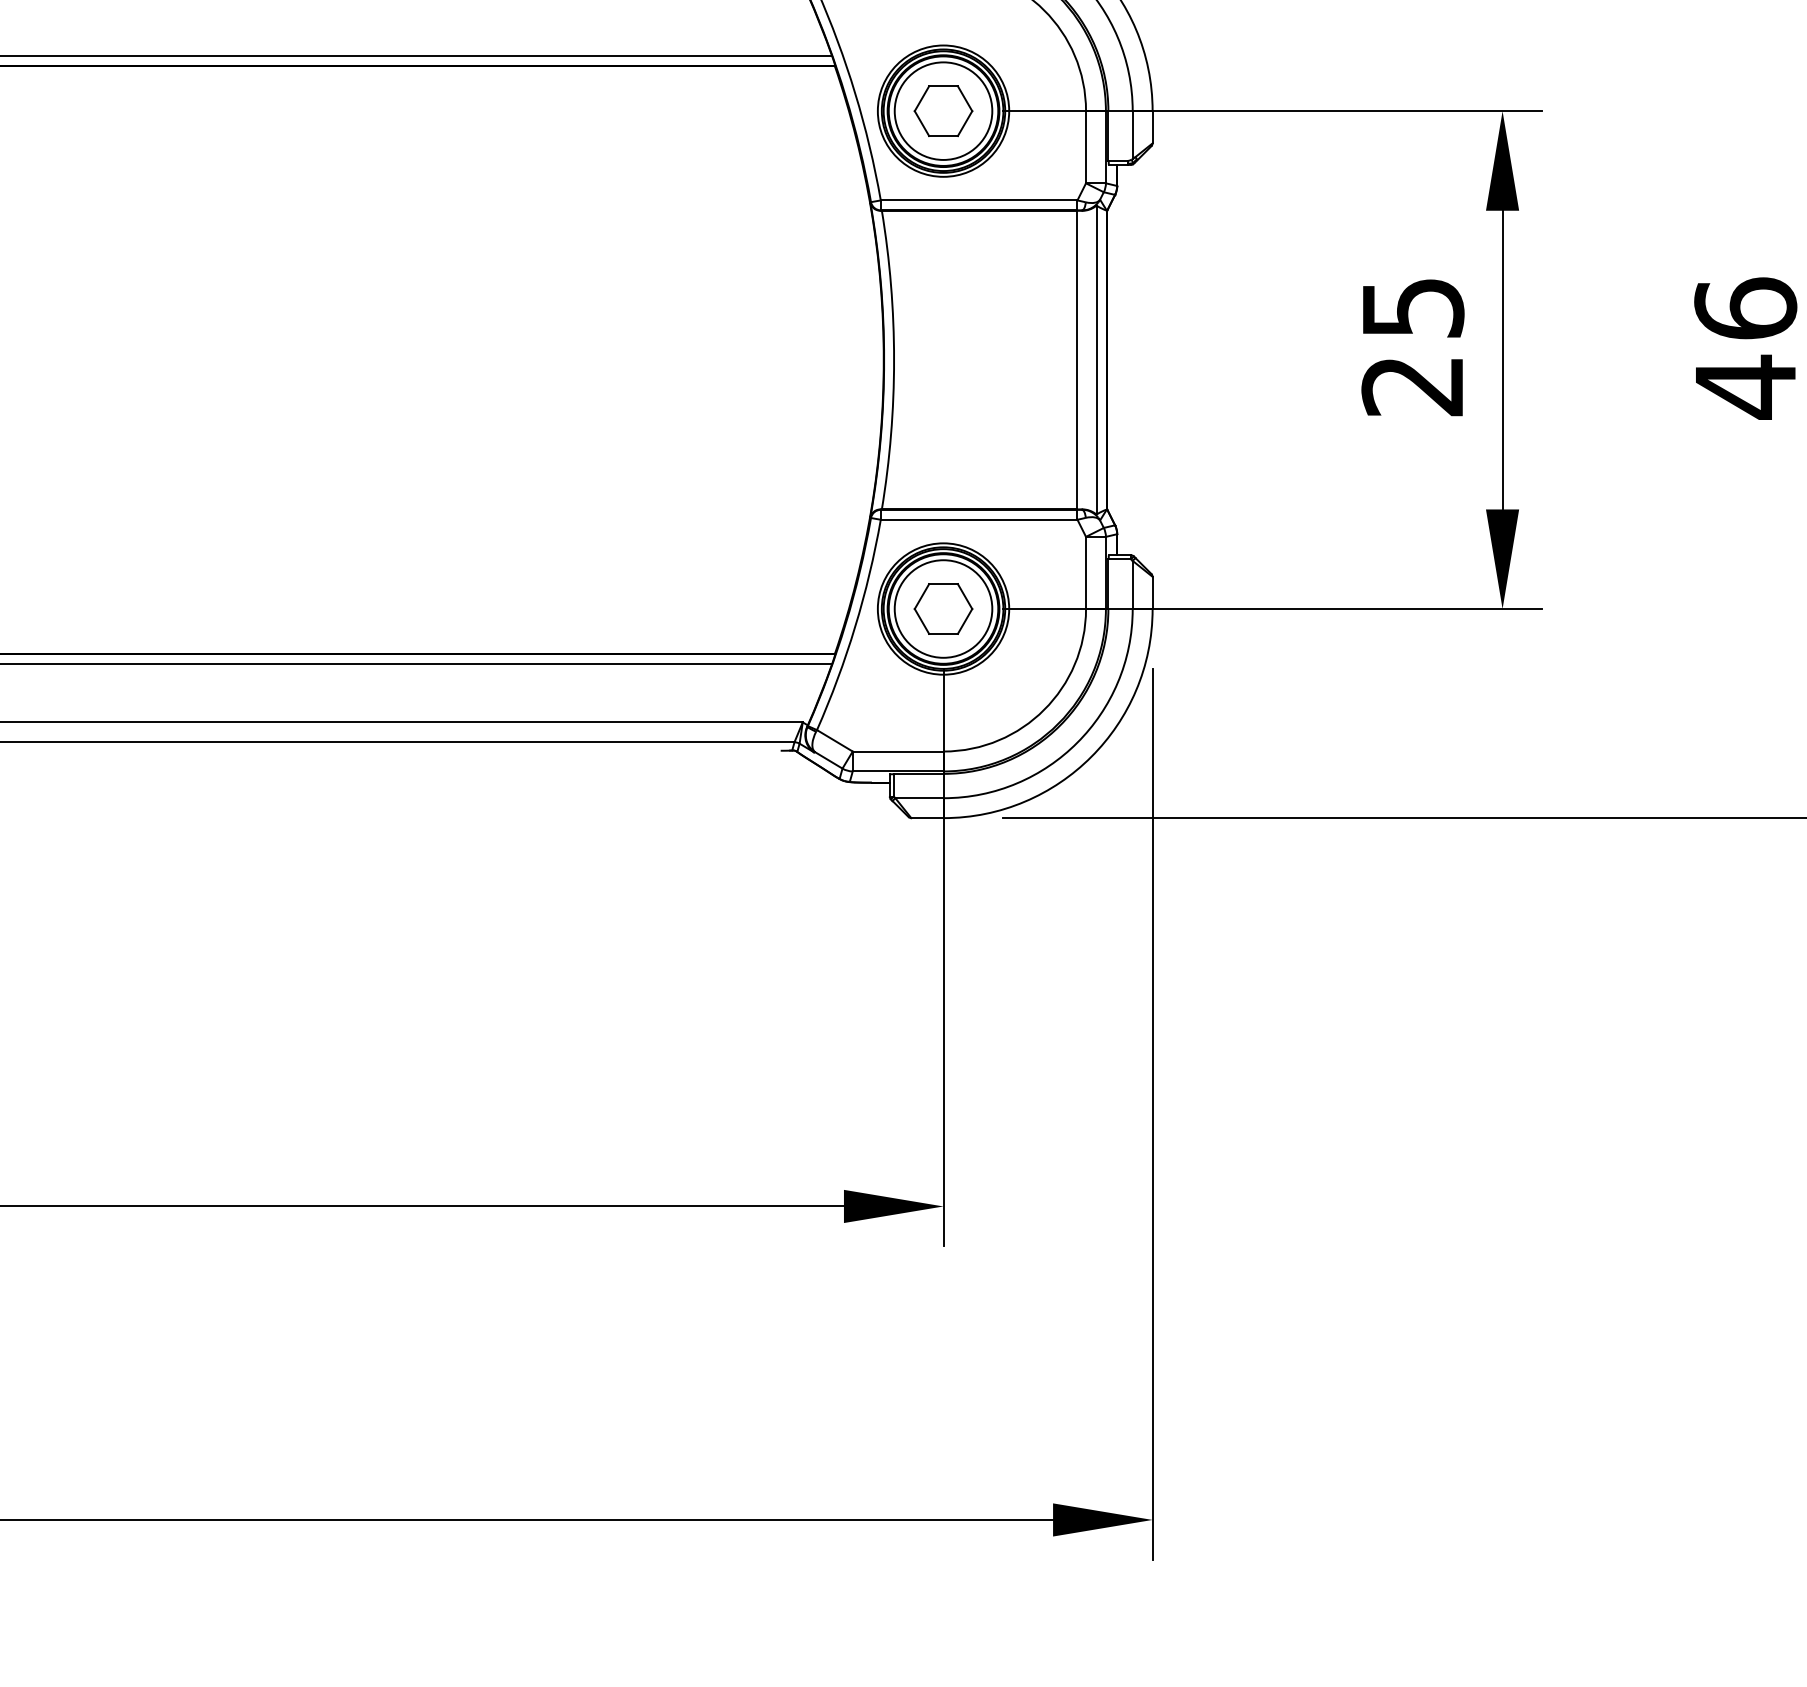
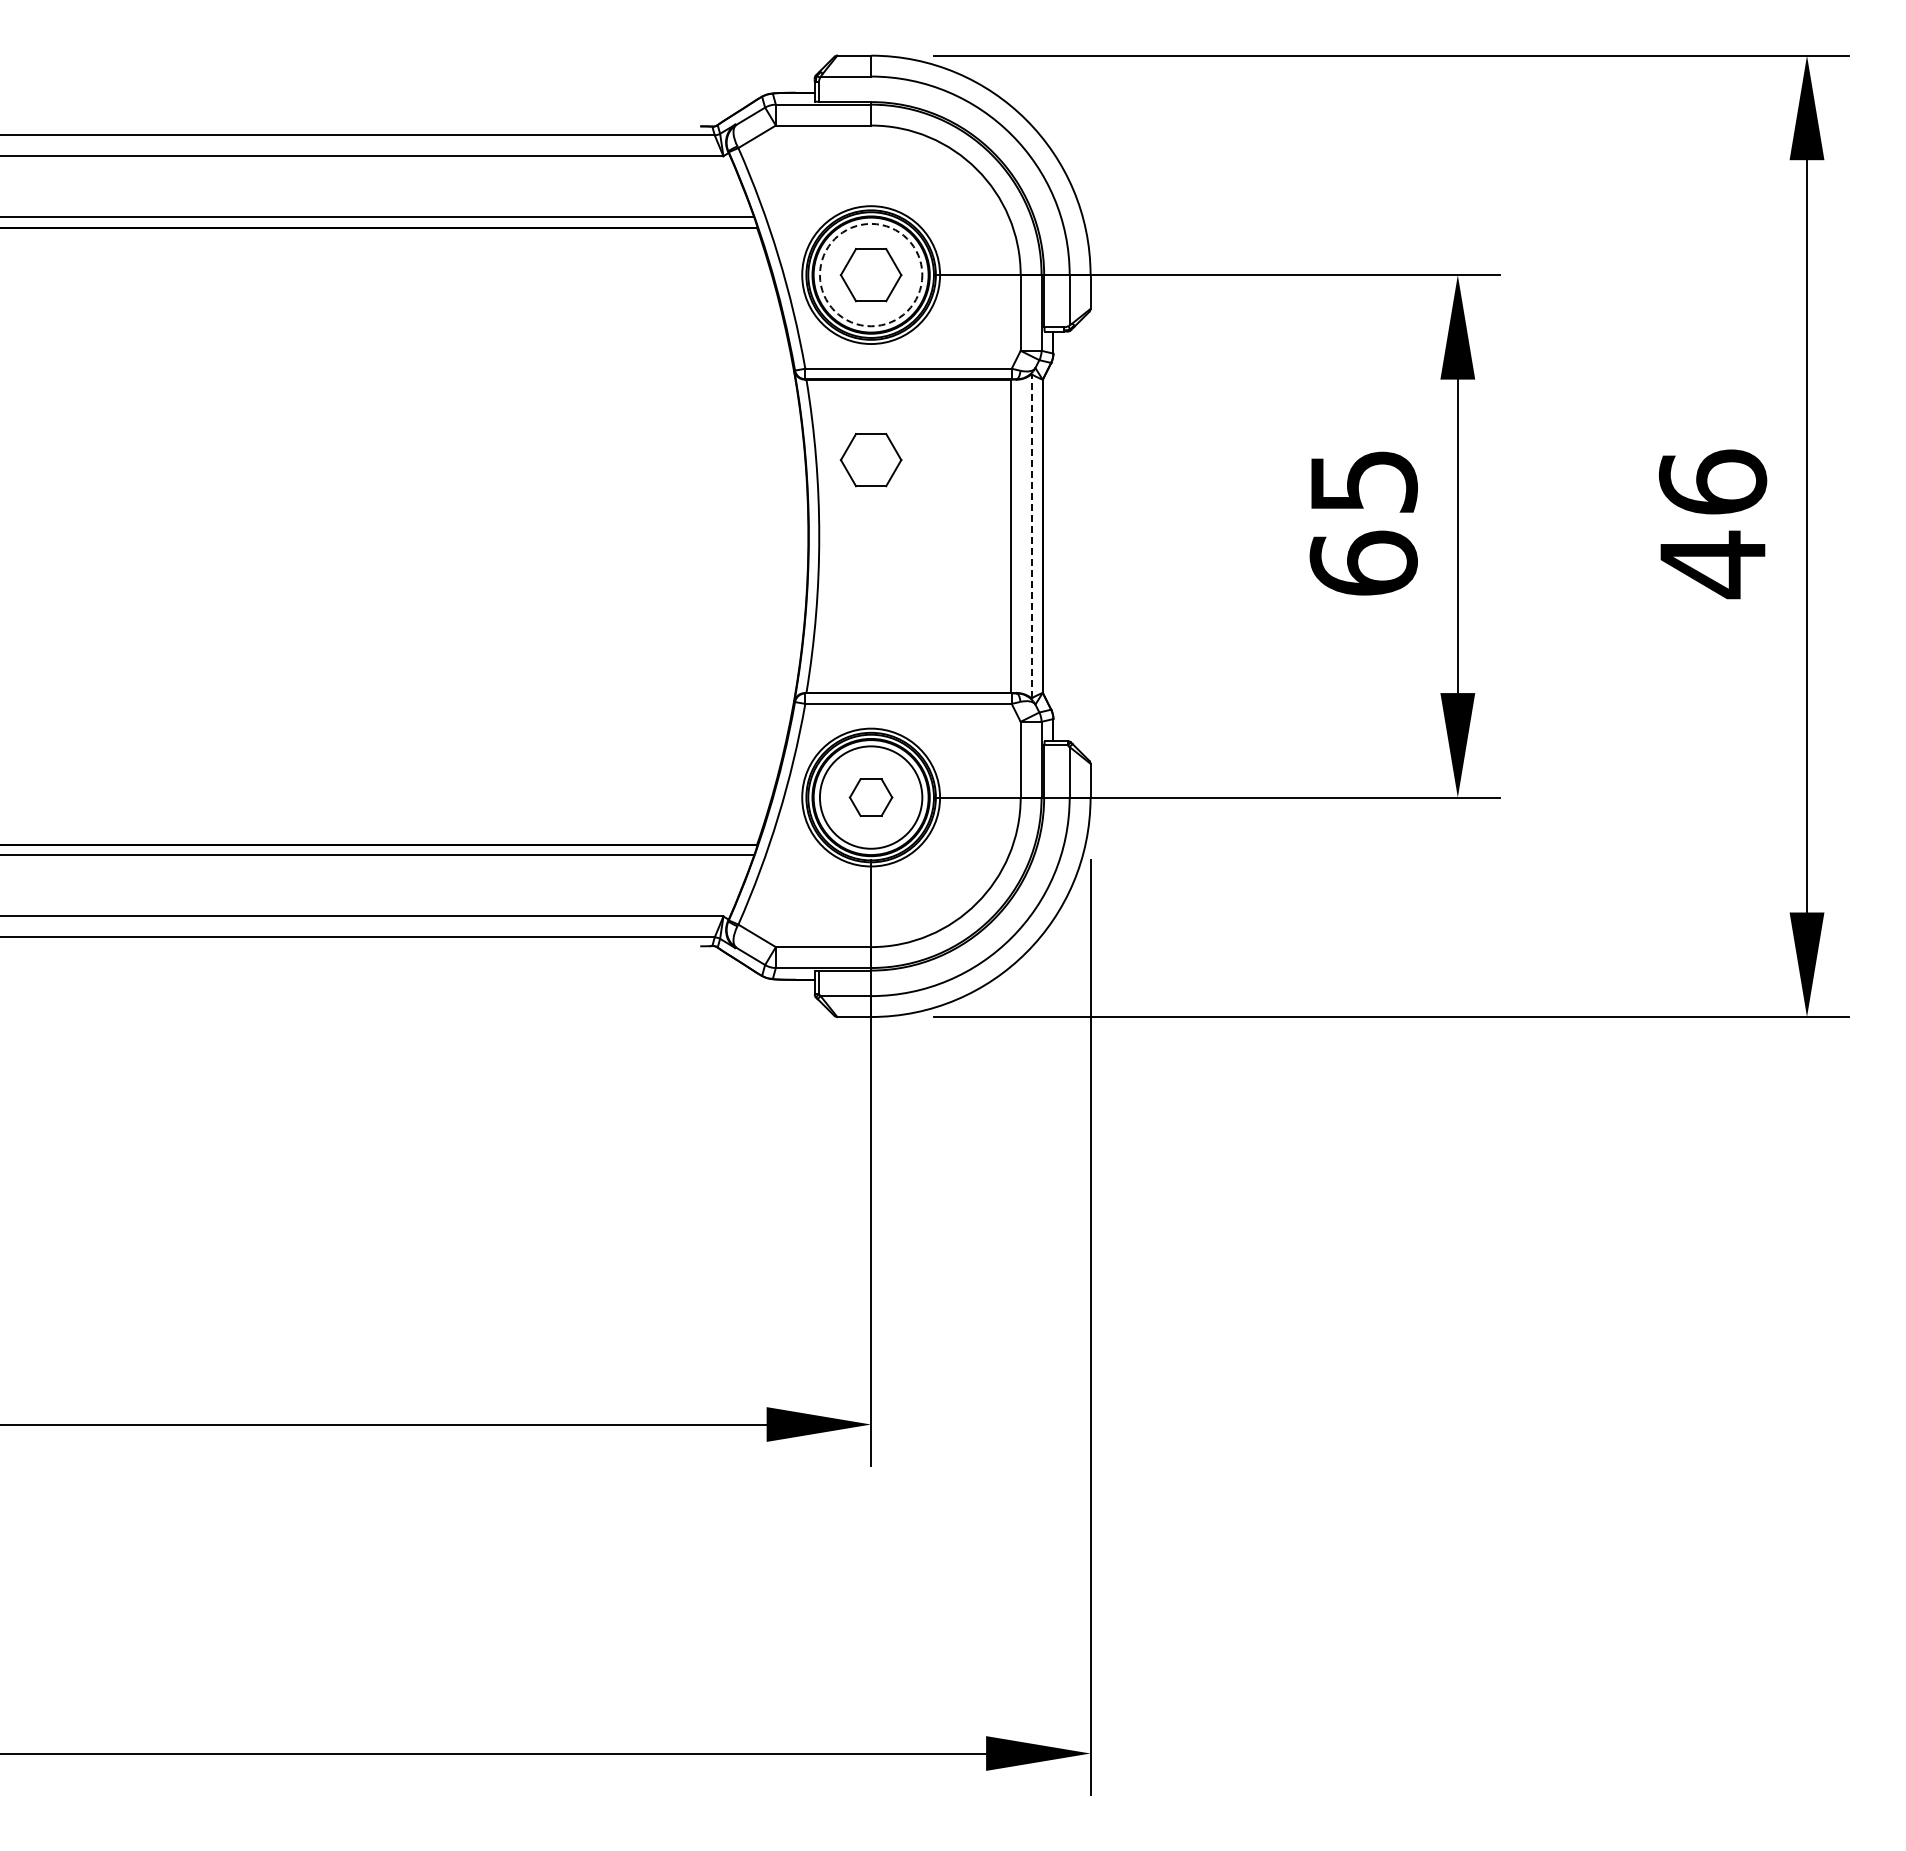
circle: (942, 110) -> (870, 274), solid -> dashed
part: (942, 286) -> (870, 459), added
line: (1096, 359) -> (1031, 535), solid -> dashed
text: (1412, 385) -> (1363, 562), 25 -> 65
part: (942, 608) -> (870, 797), size x0.7

